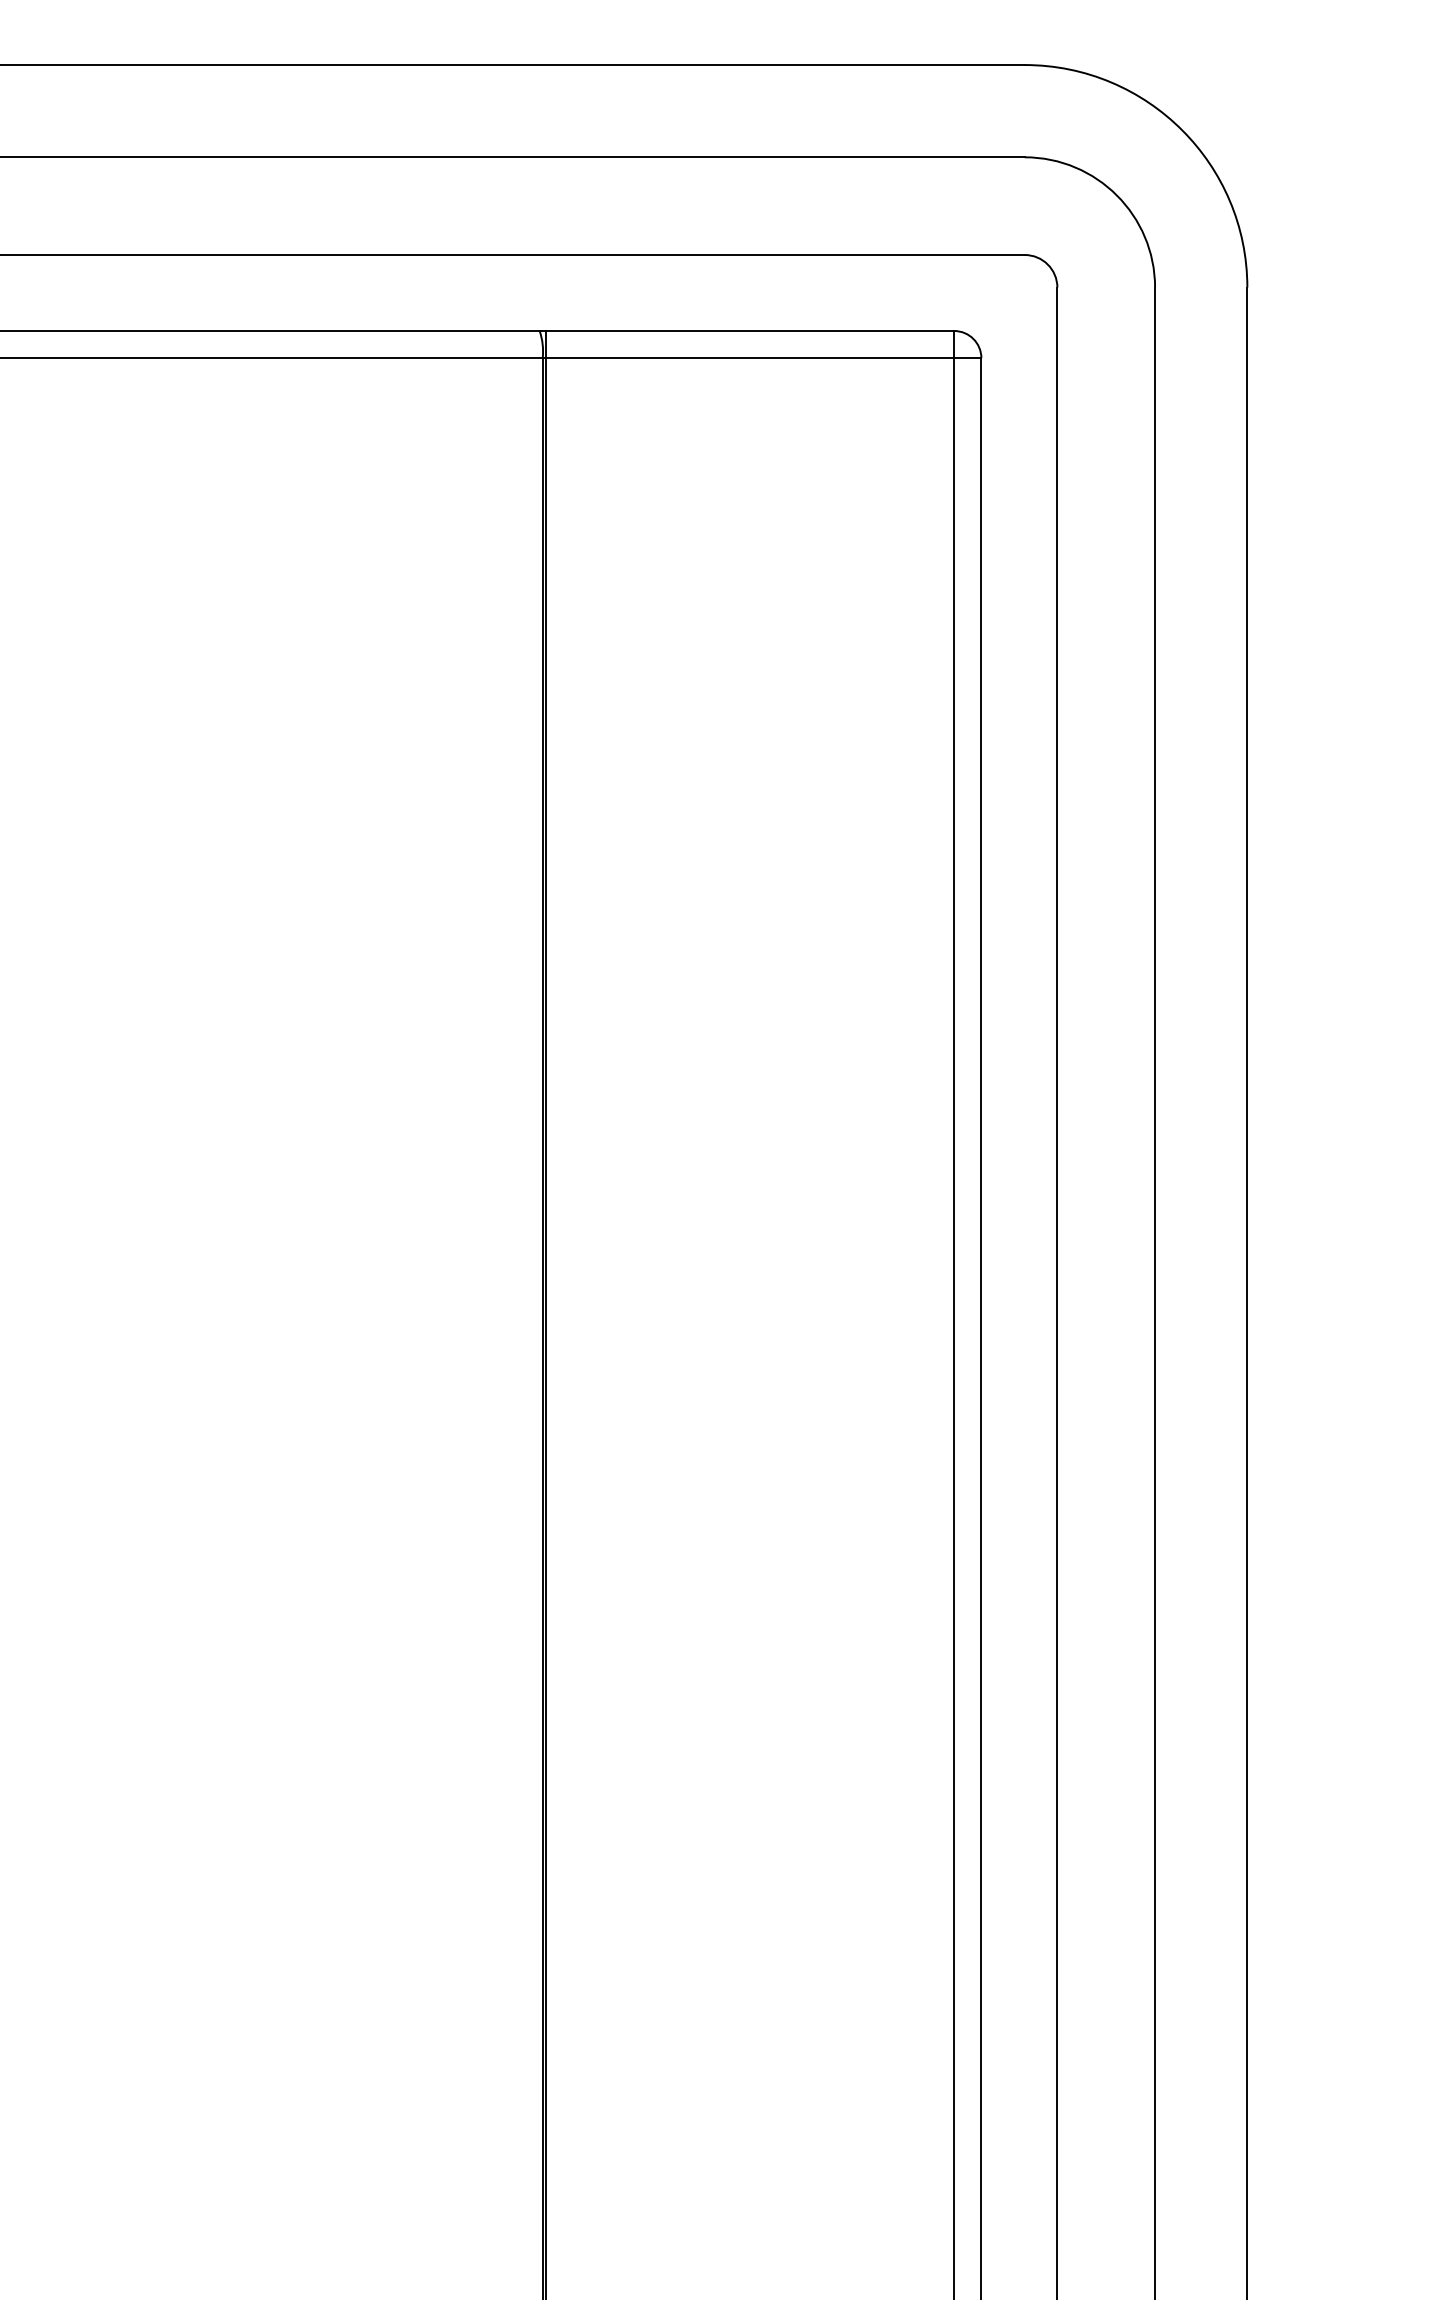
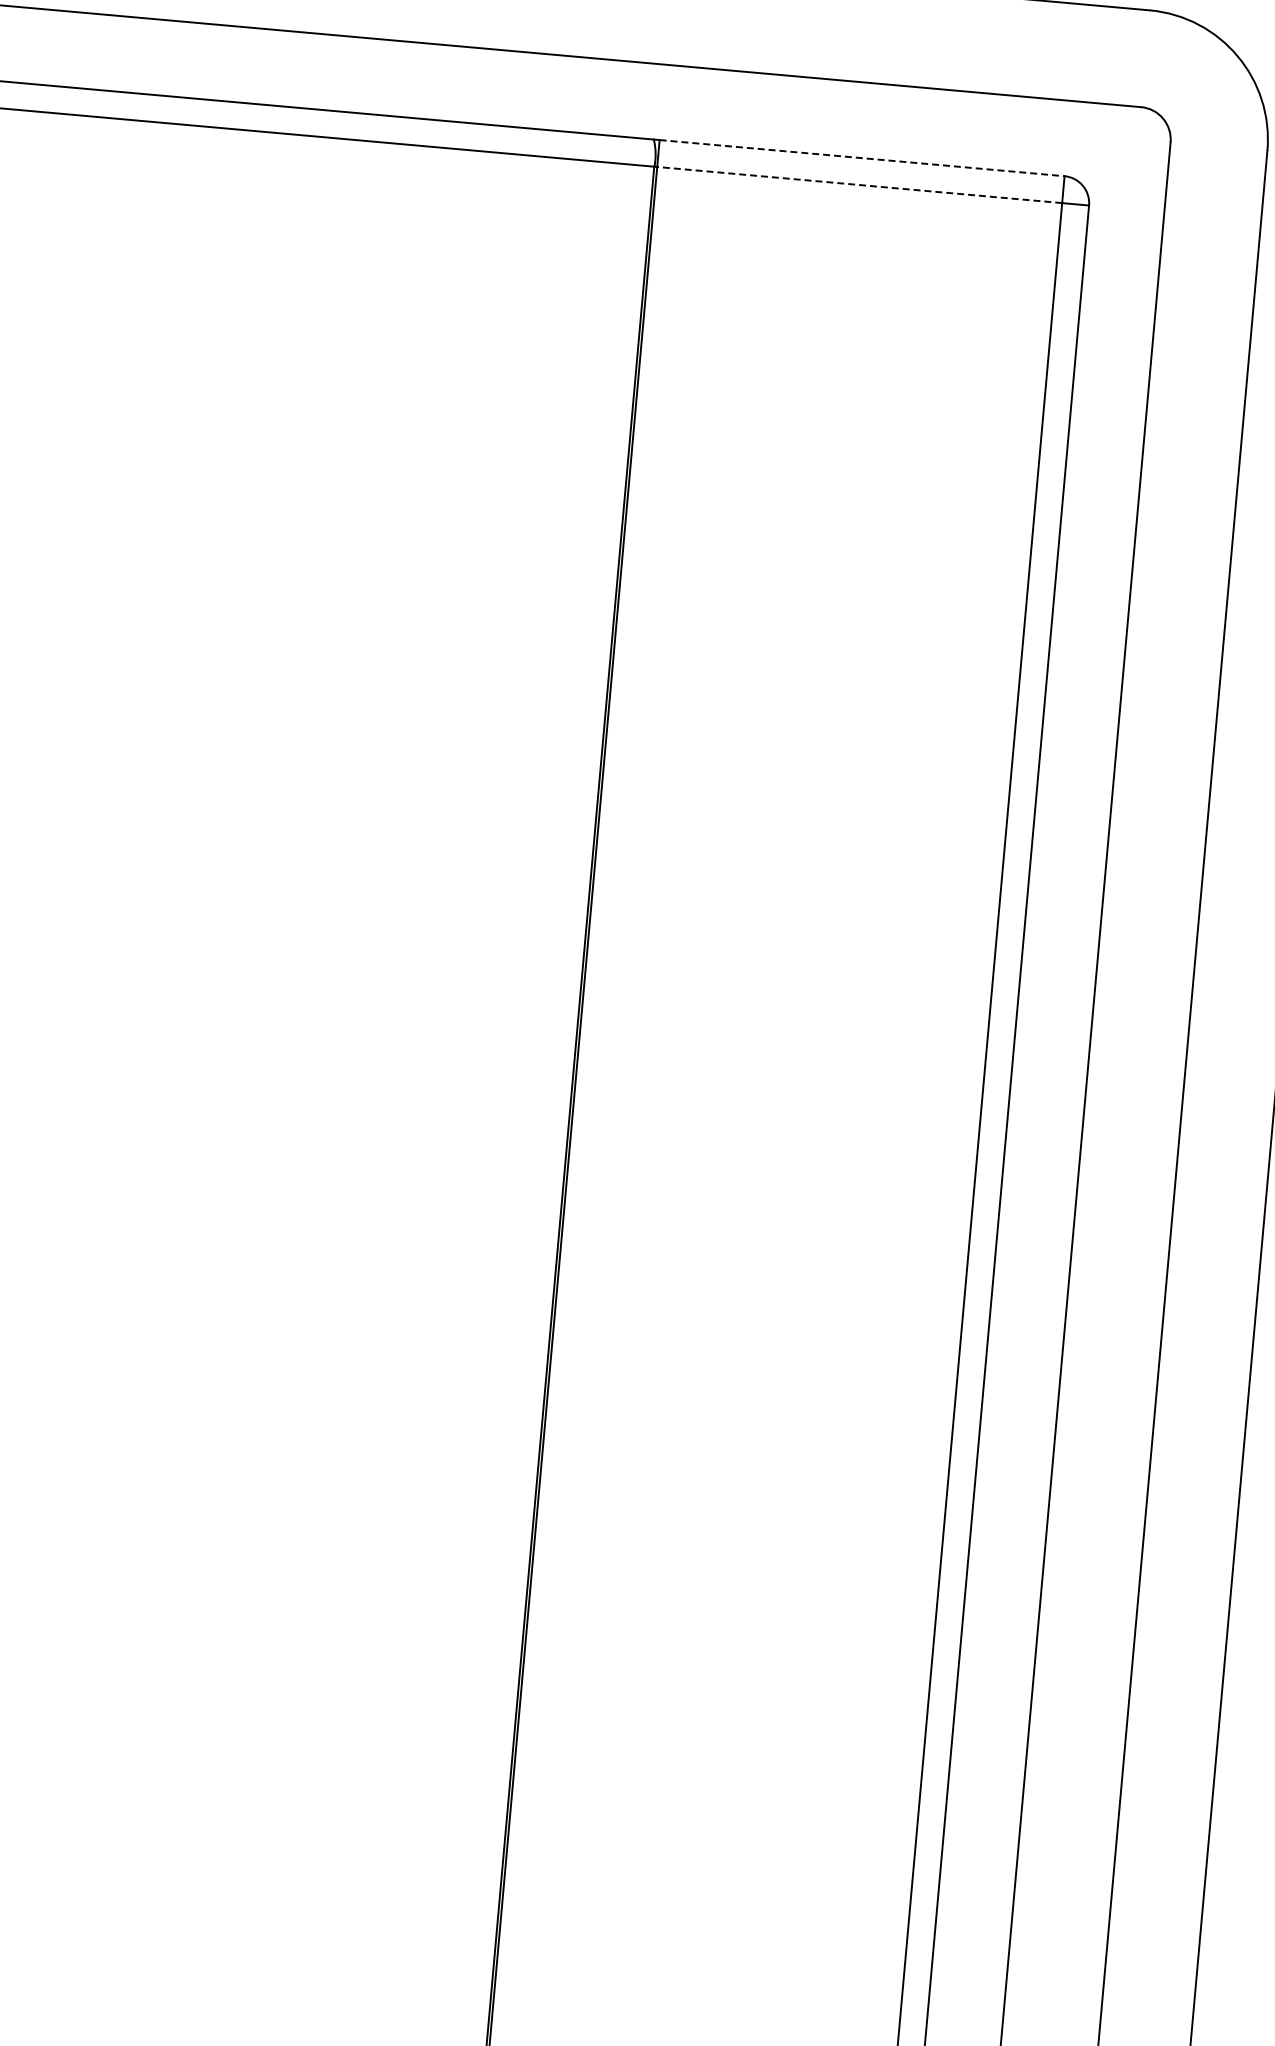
line: (750, 331) -> (862, 158), solid -> dashed
line: (749, 358) -> (859, 185), solid -> dashed

